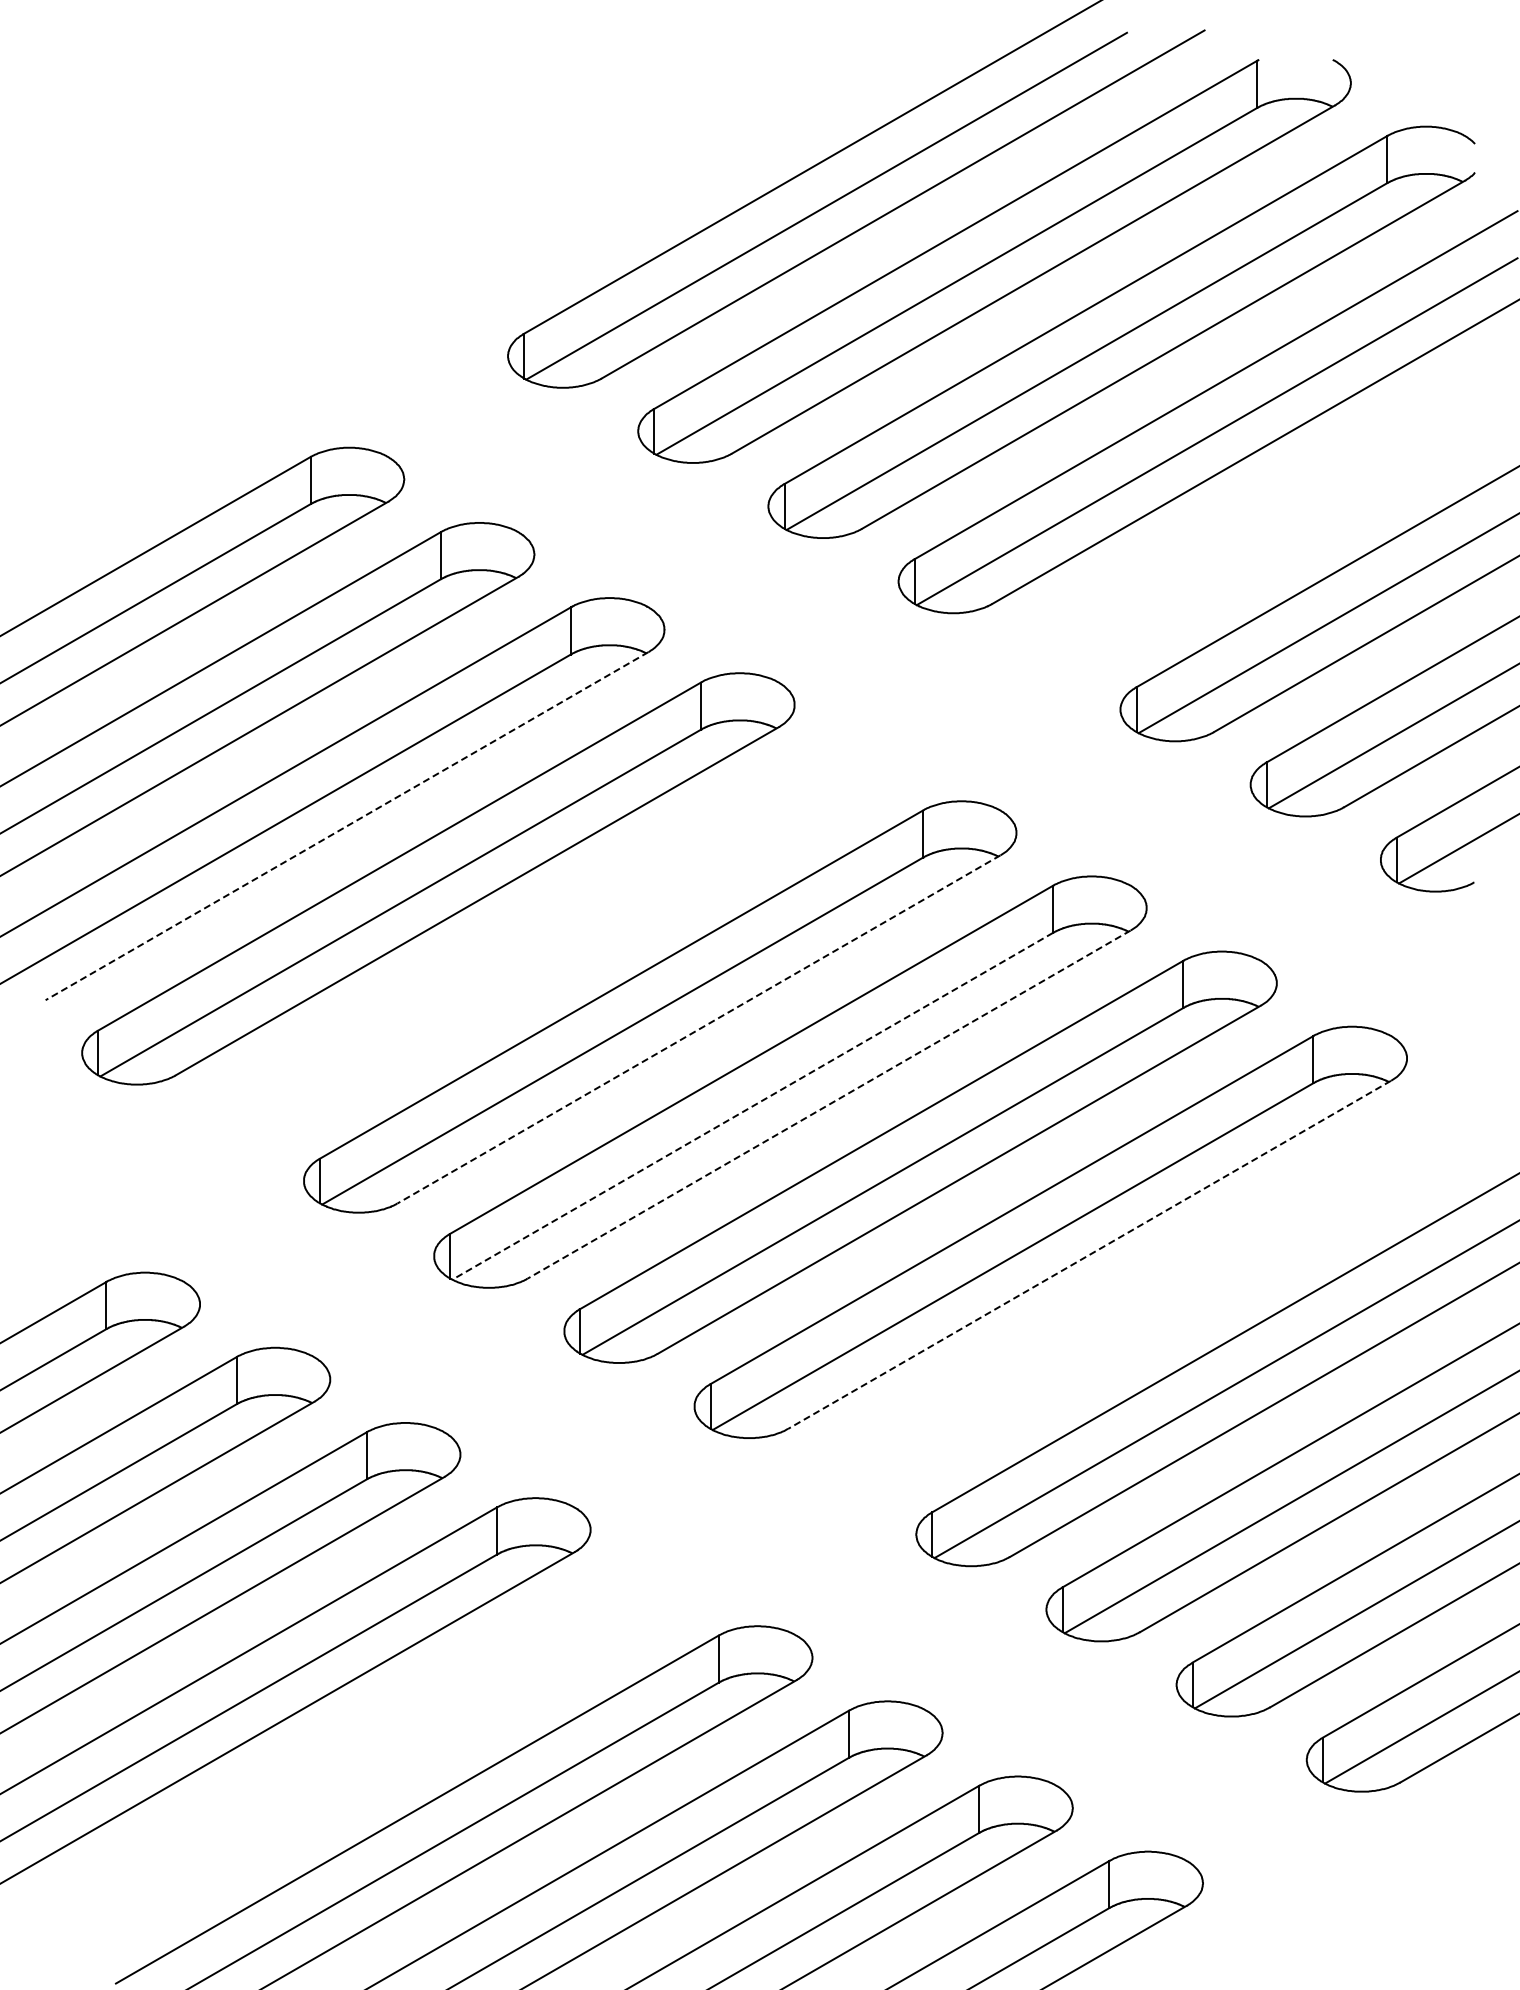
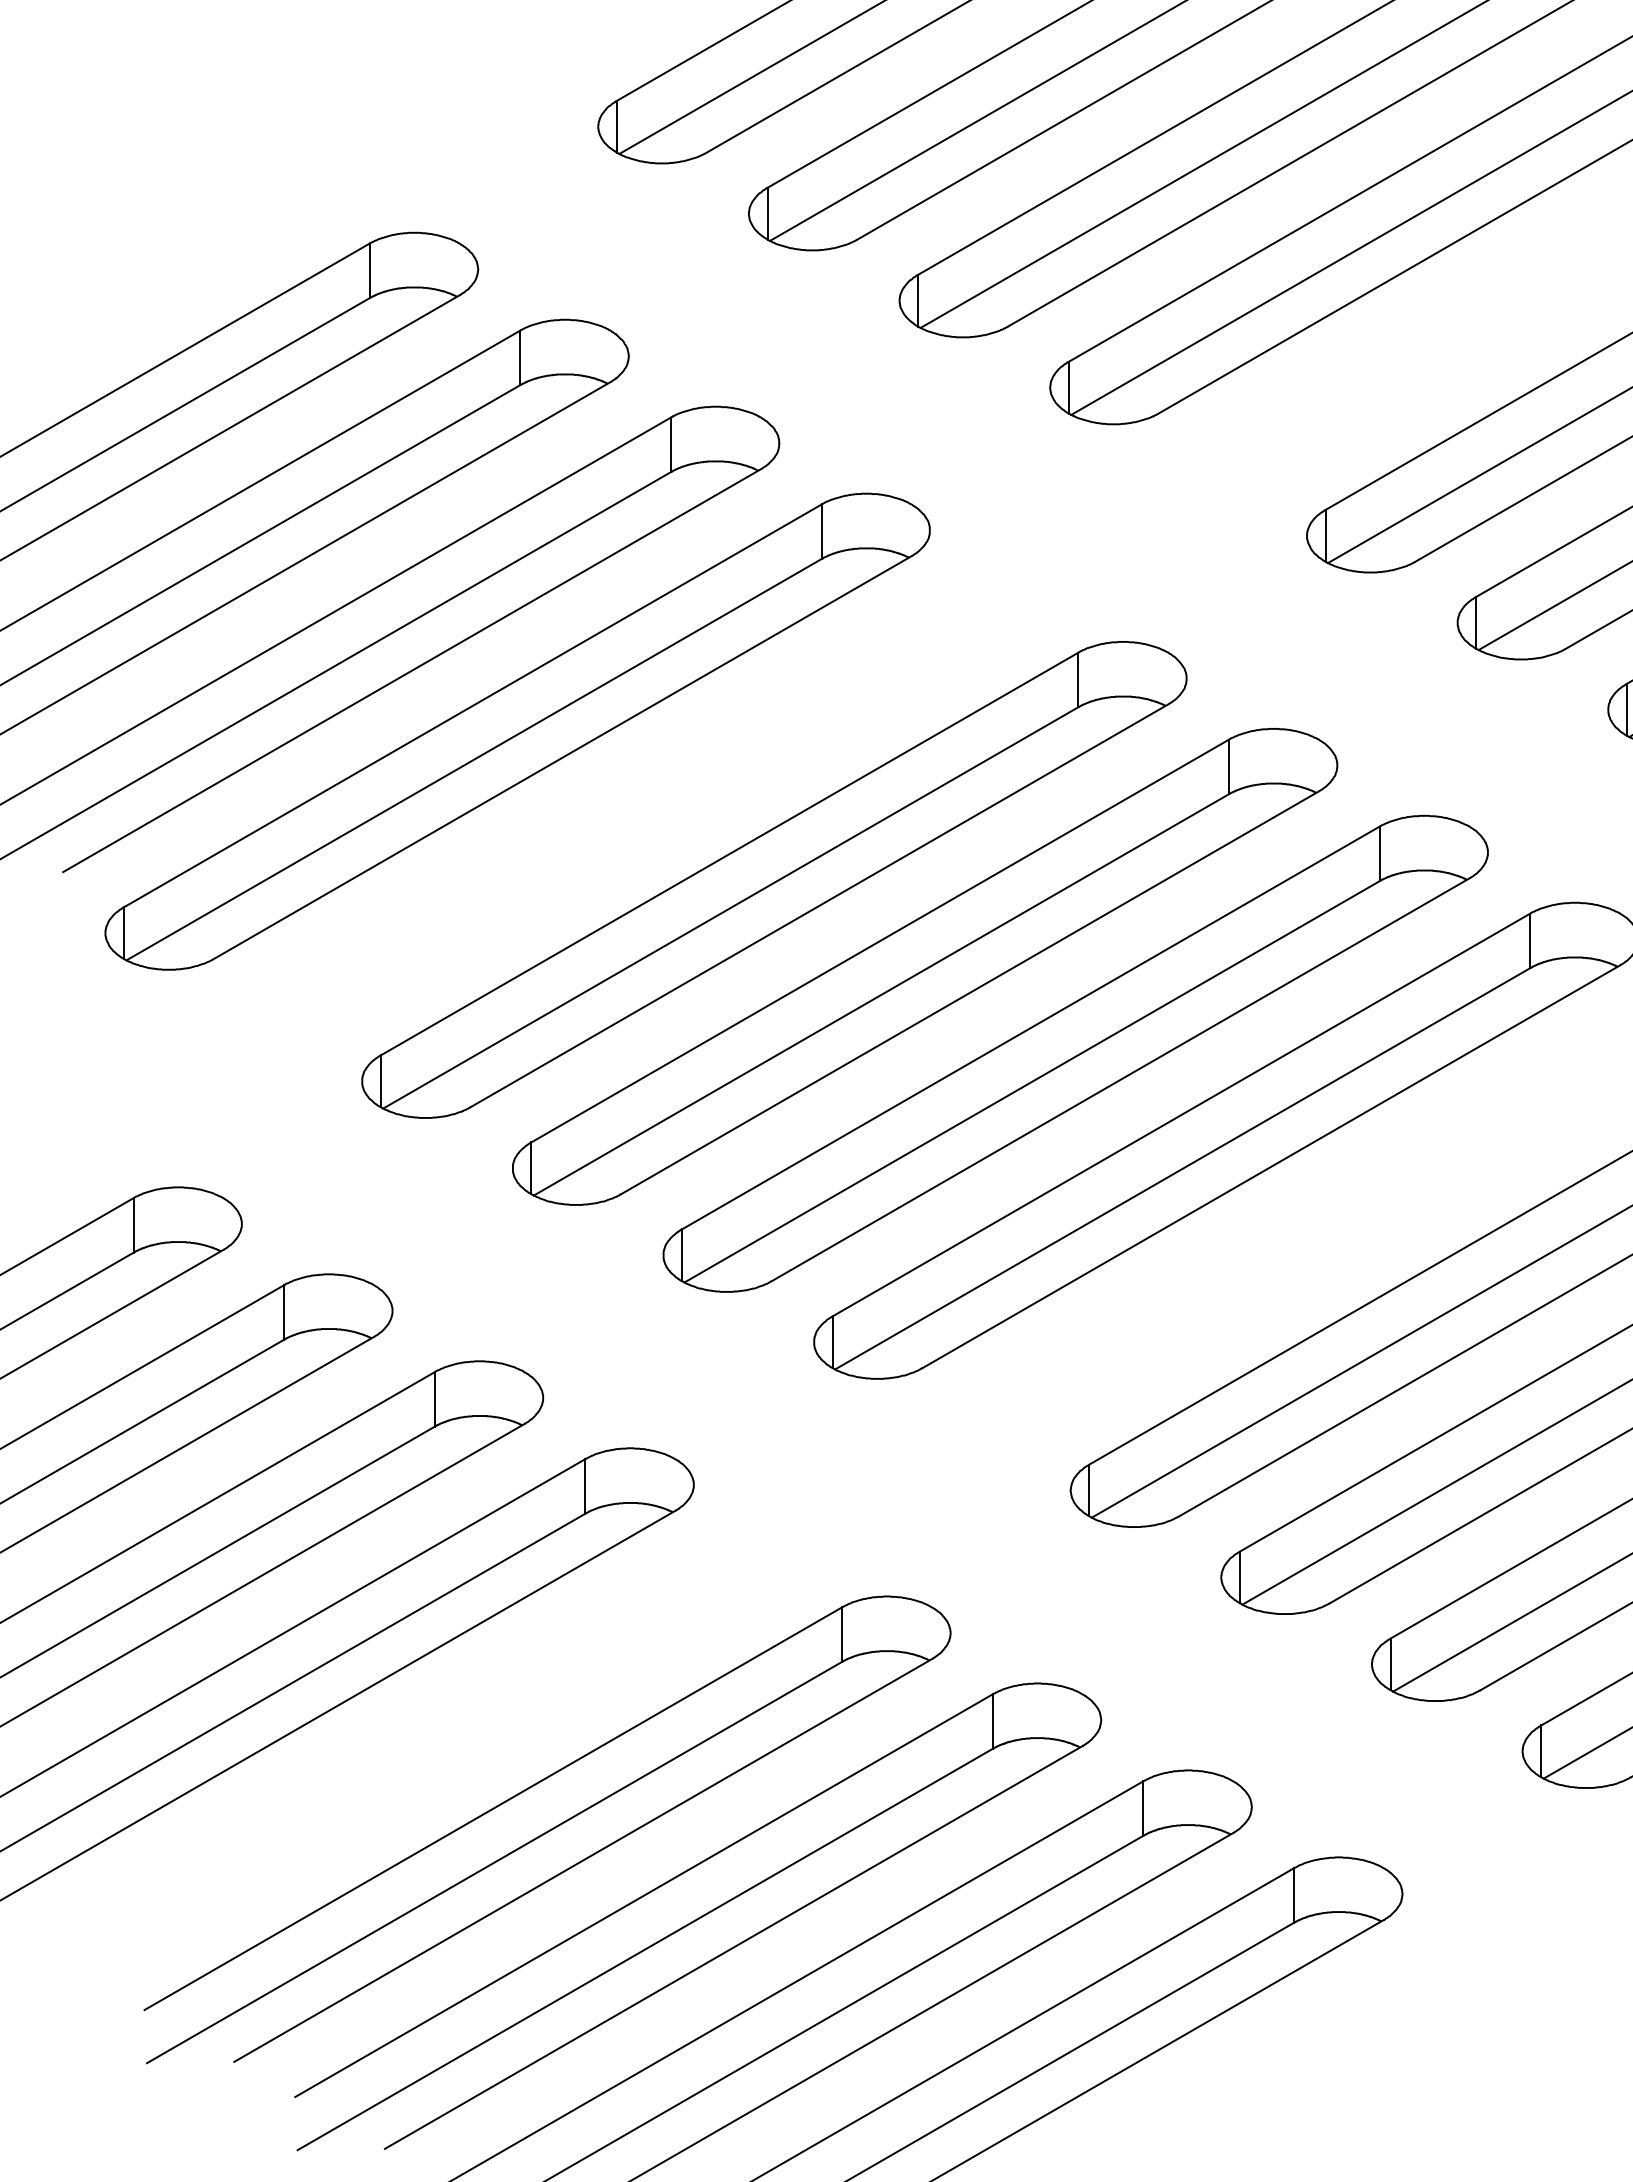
line: (346, 826) -> (411, 671), dashed -> solid
line: (698, 1029) -> (818, 905), dashed -> solid
line: (828, 1104) -> (969, 992), dashed -> solid
line: (752, 1106) -> (881, 995), dashed -> solid
line: (1089, 1255) -> (1271, 1167), dashed -> solid

